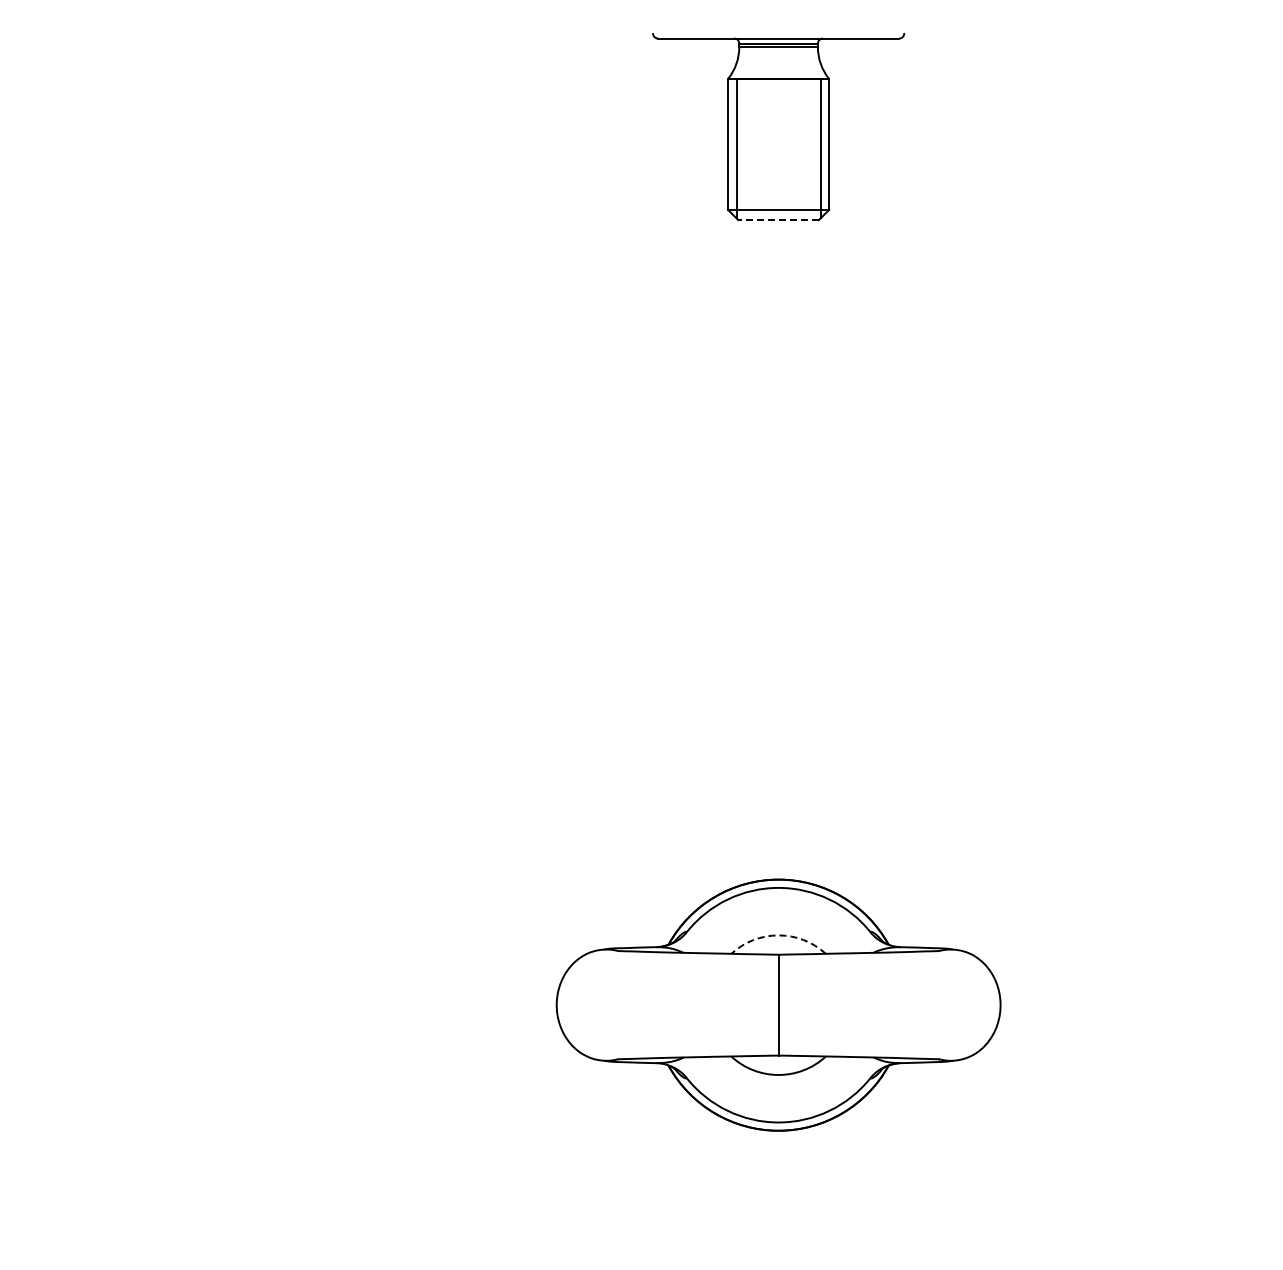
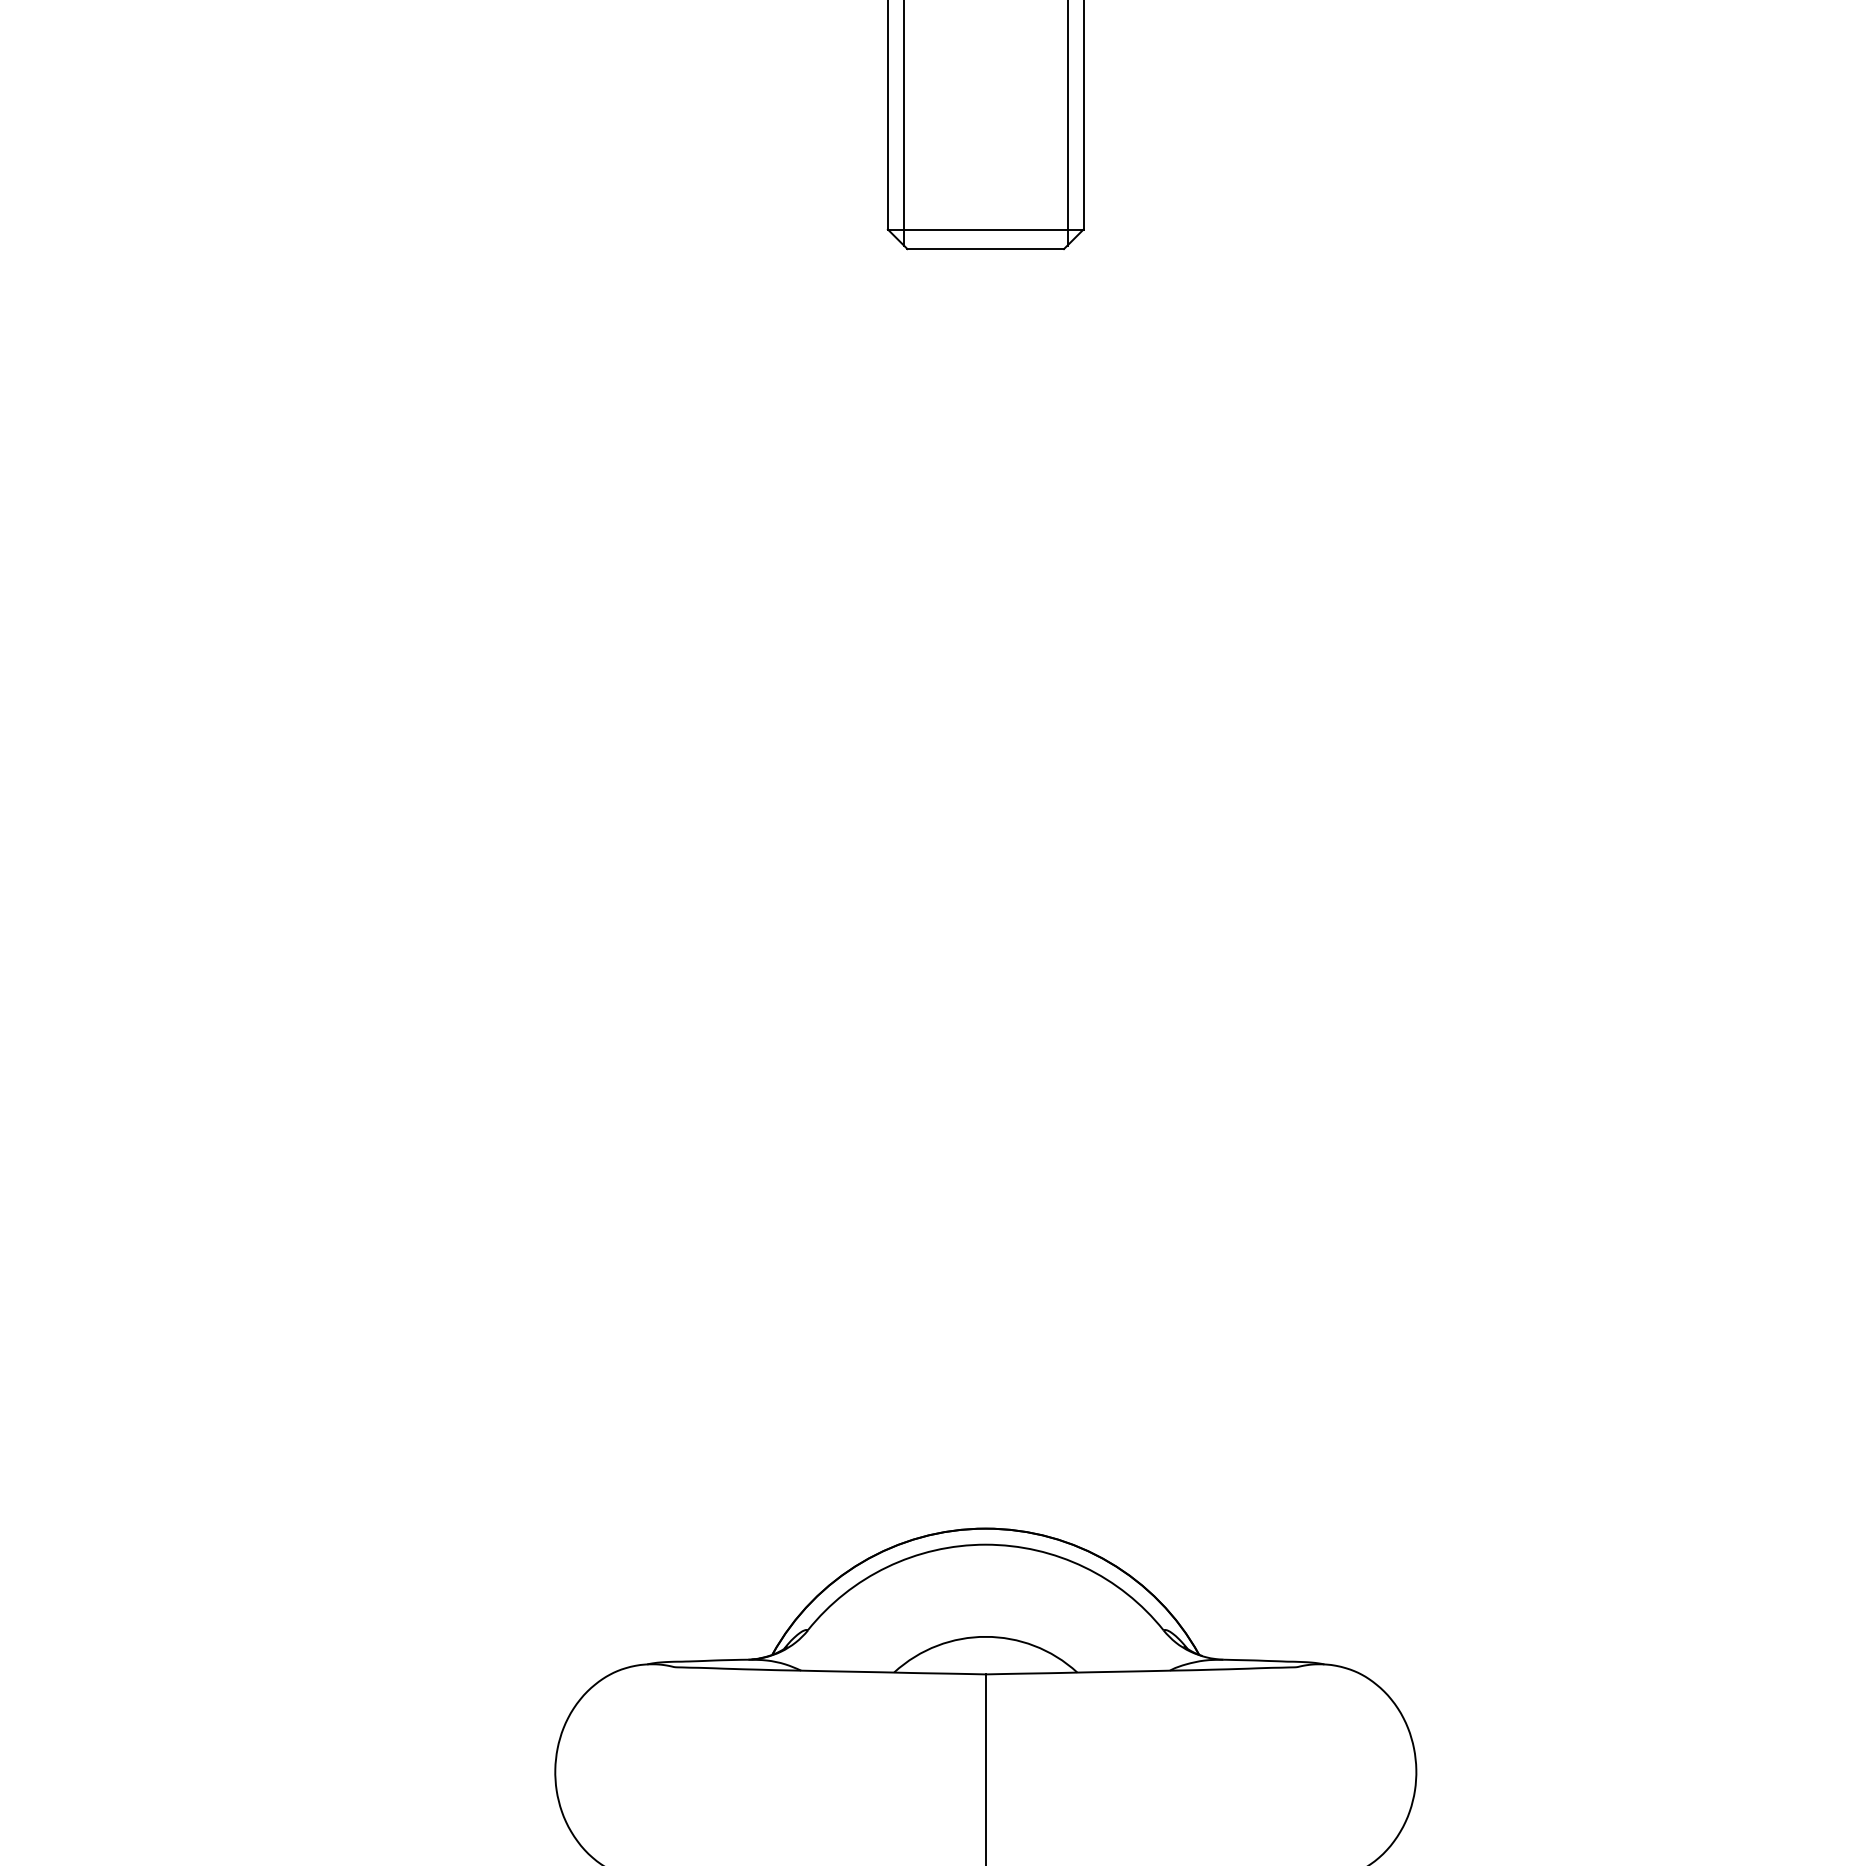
line: (778, 220) -> (985, 249), dashed -> solid
arc: (778, 935) -> (985, 1637), dashed -> solid

